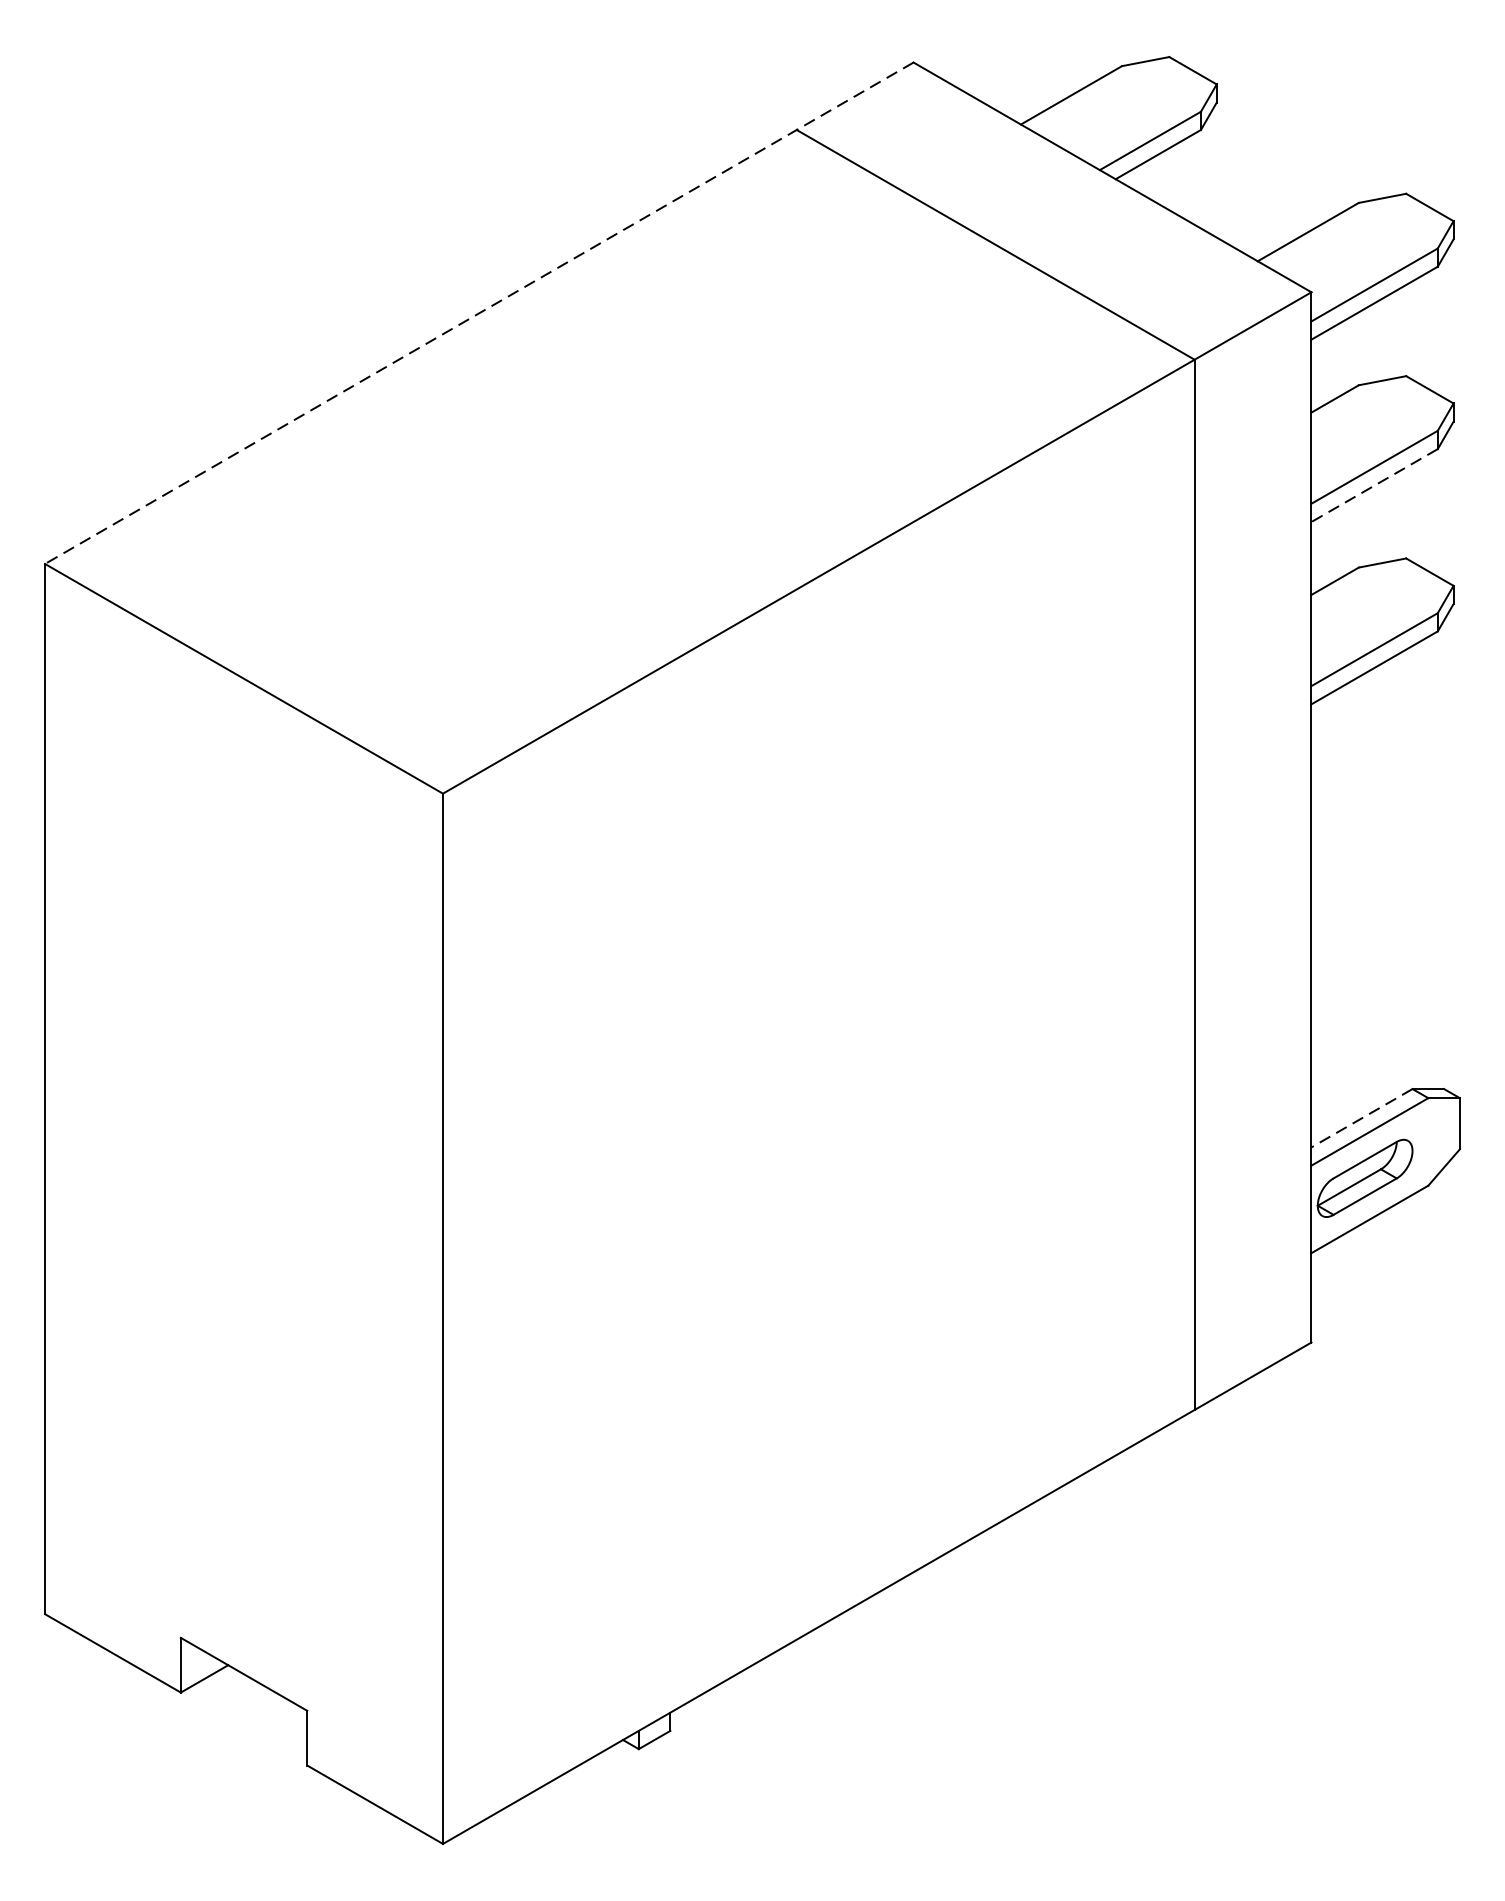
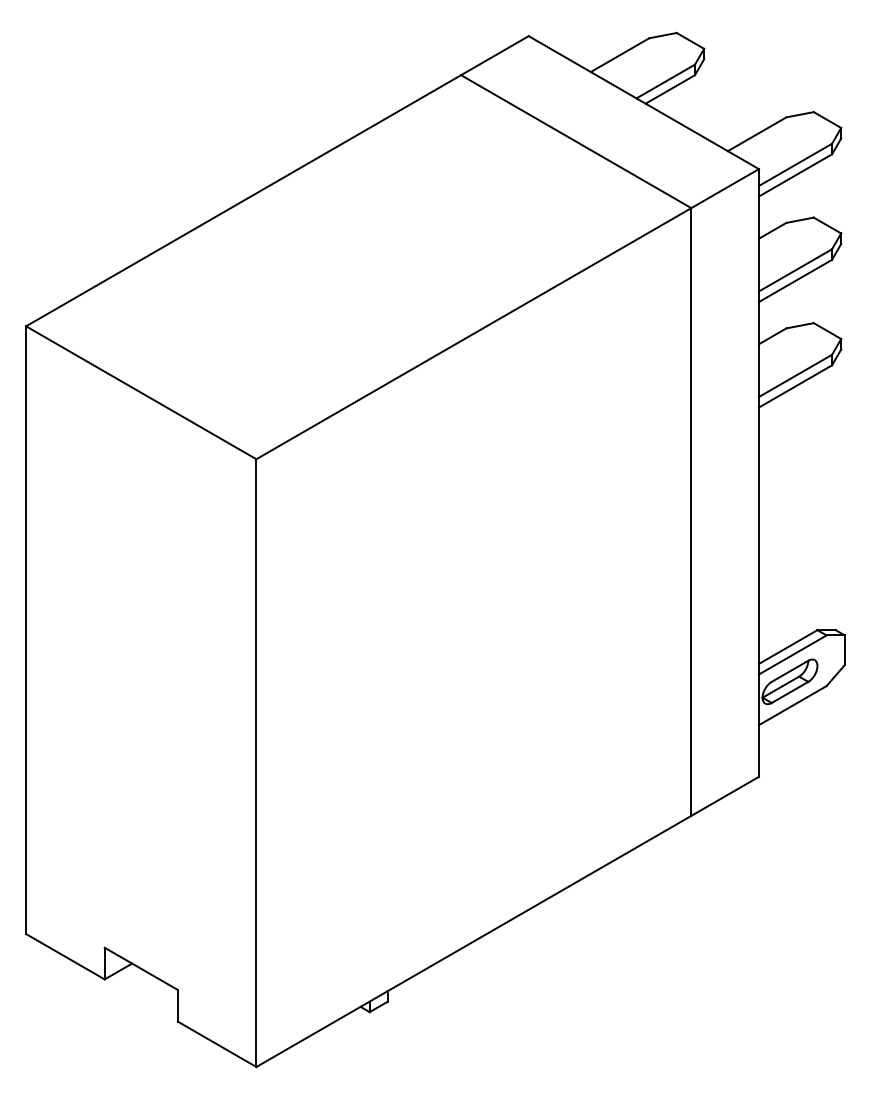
line: (477, 313) -> (276, 181), dashed -> solid
line: (1374, 486) -> (795, 281), dashed -> solid
line: (1362, 1118) -> (788, 647), dashed -> solid

